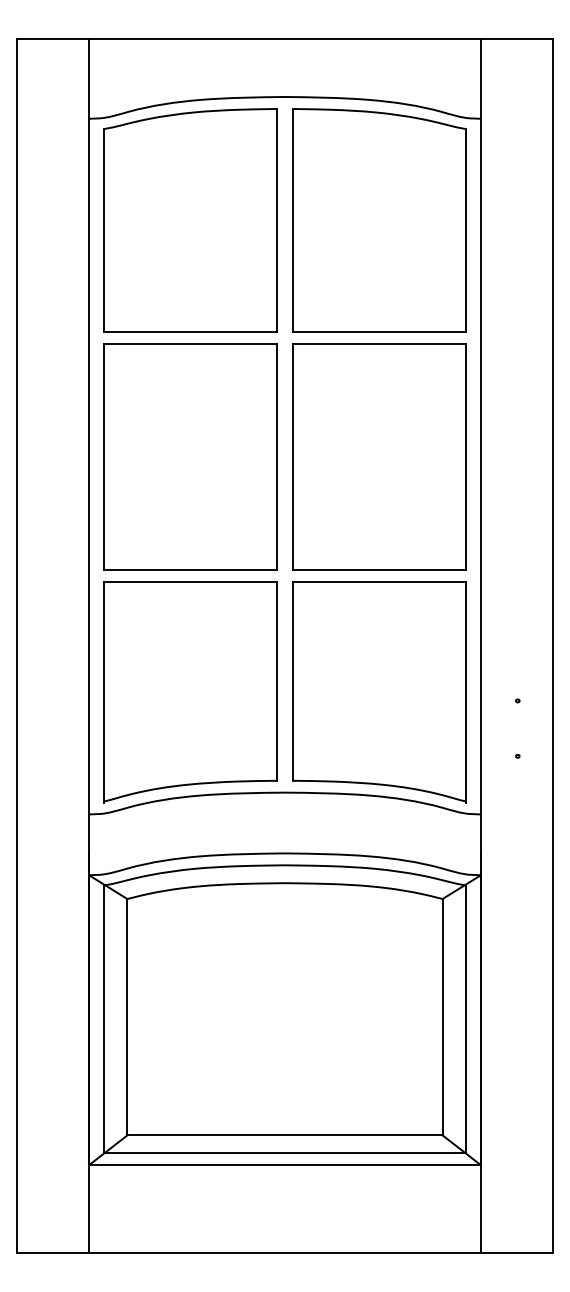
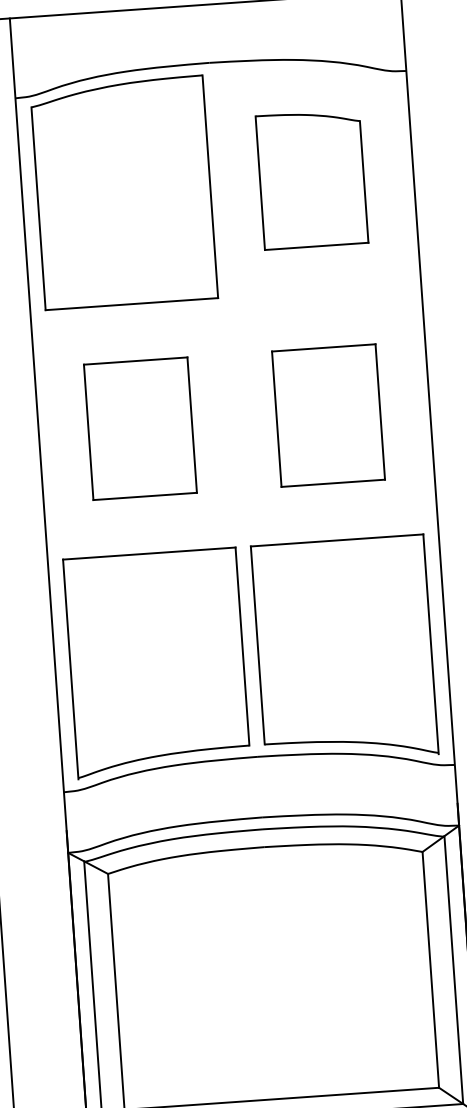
part: (379, 220) -> (312, 179), size x0.6
part: (190, 456) -> (140, 428), size x0.6
part: (379, 456) -> (328, 414), size x0.6

